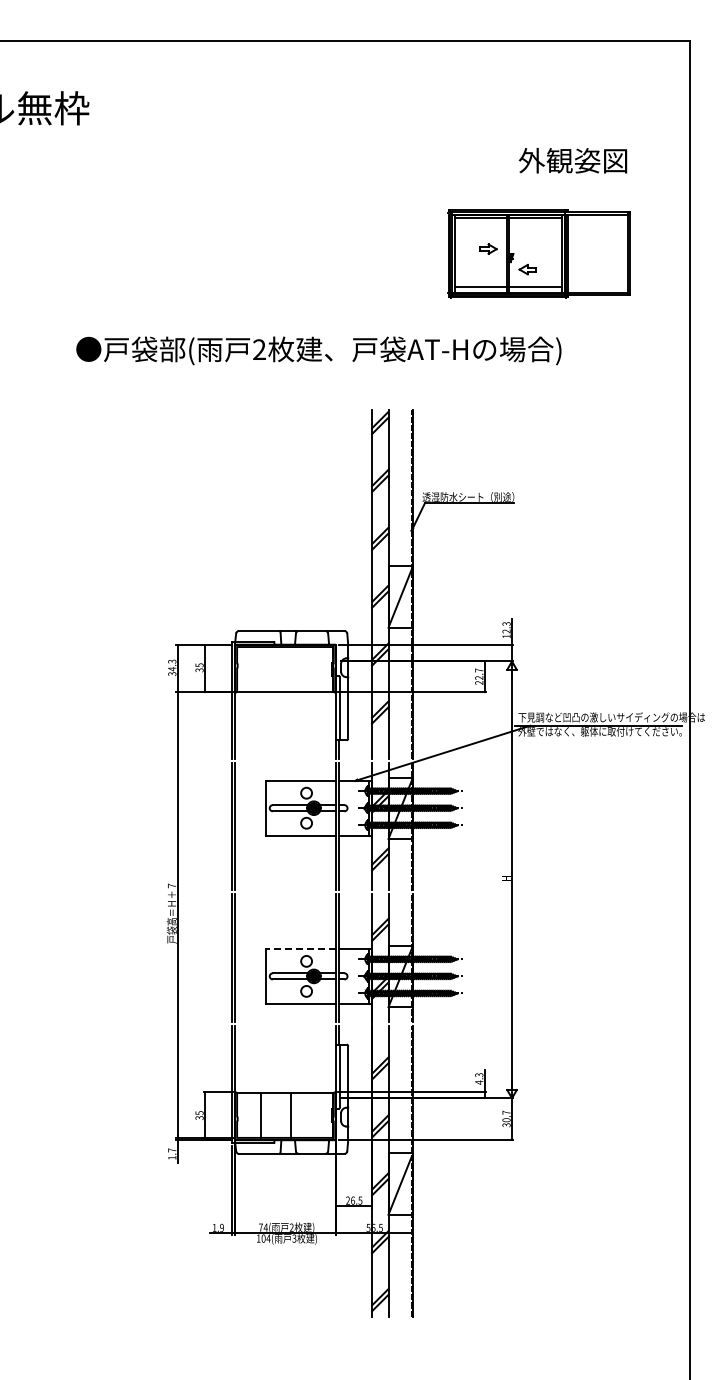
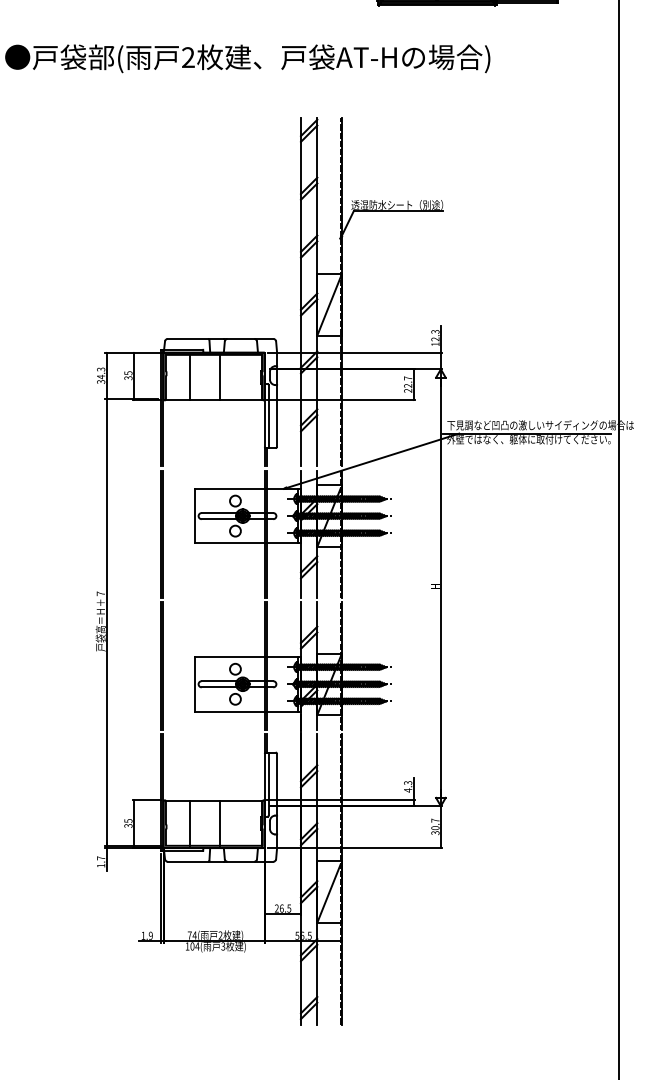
line: (261, 669) -> (190, 377), added
line: (290, 669) -> (219, 377), added
line: (300, 949) -> (229, 657), dashed -> solid

